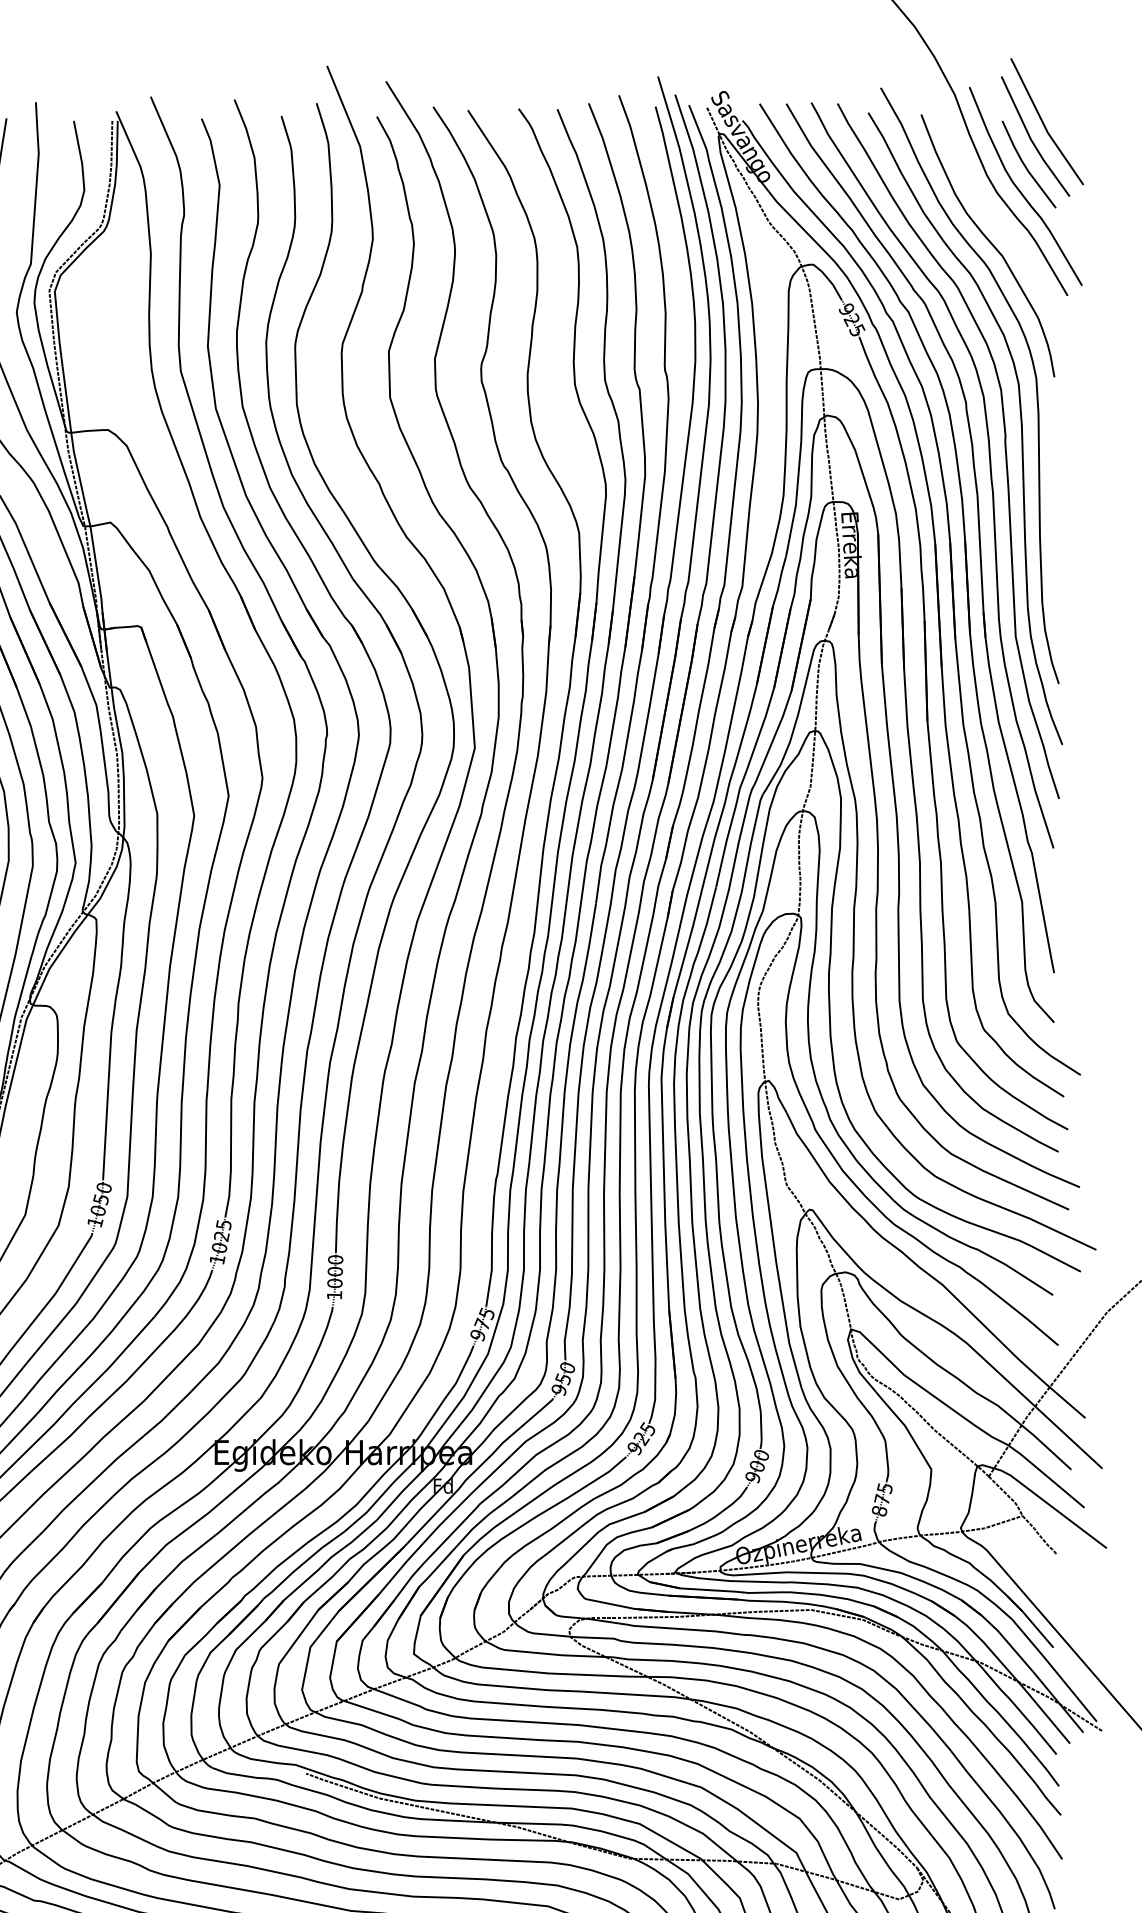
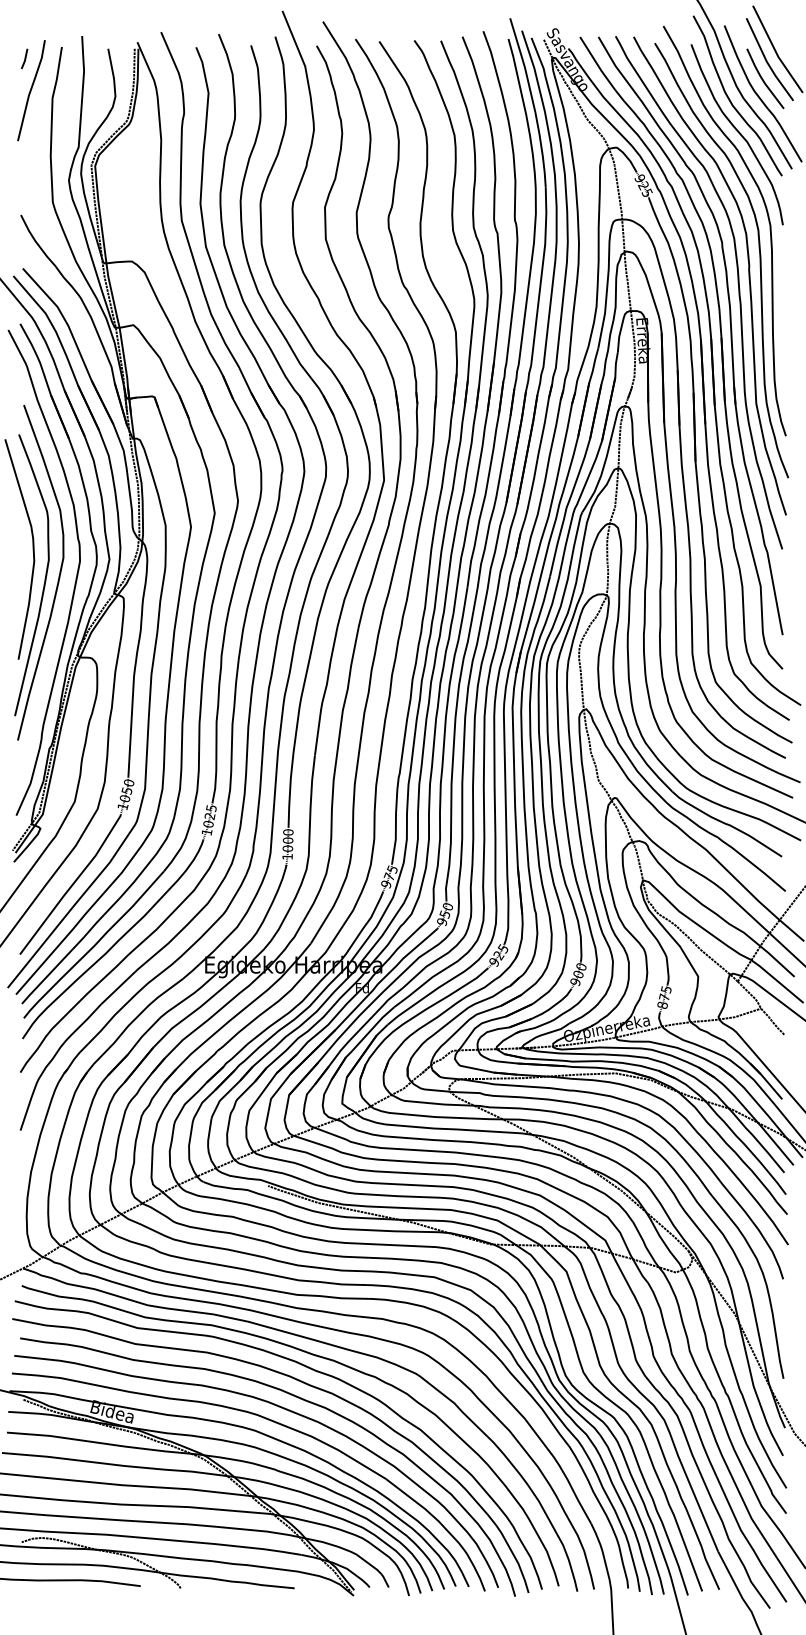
curve: (978, 194) -> (730, 99), added

